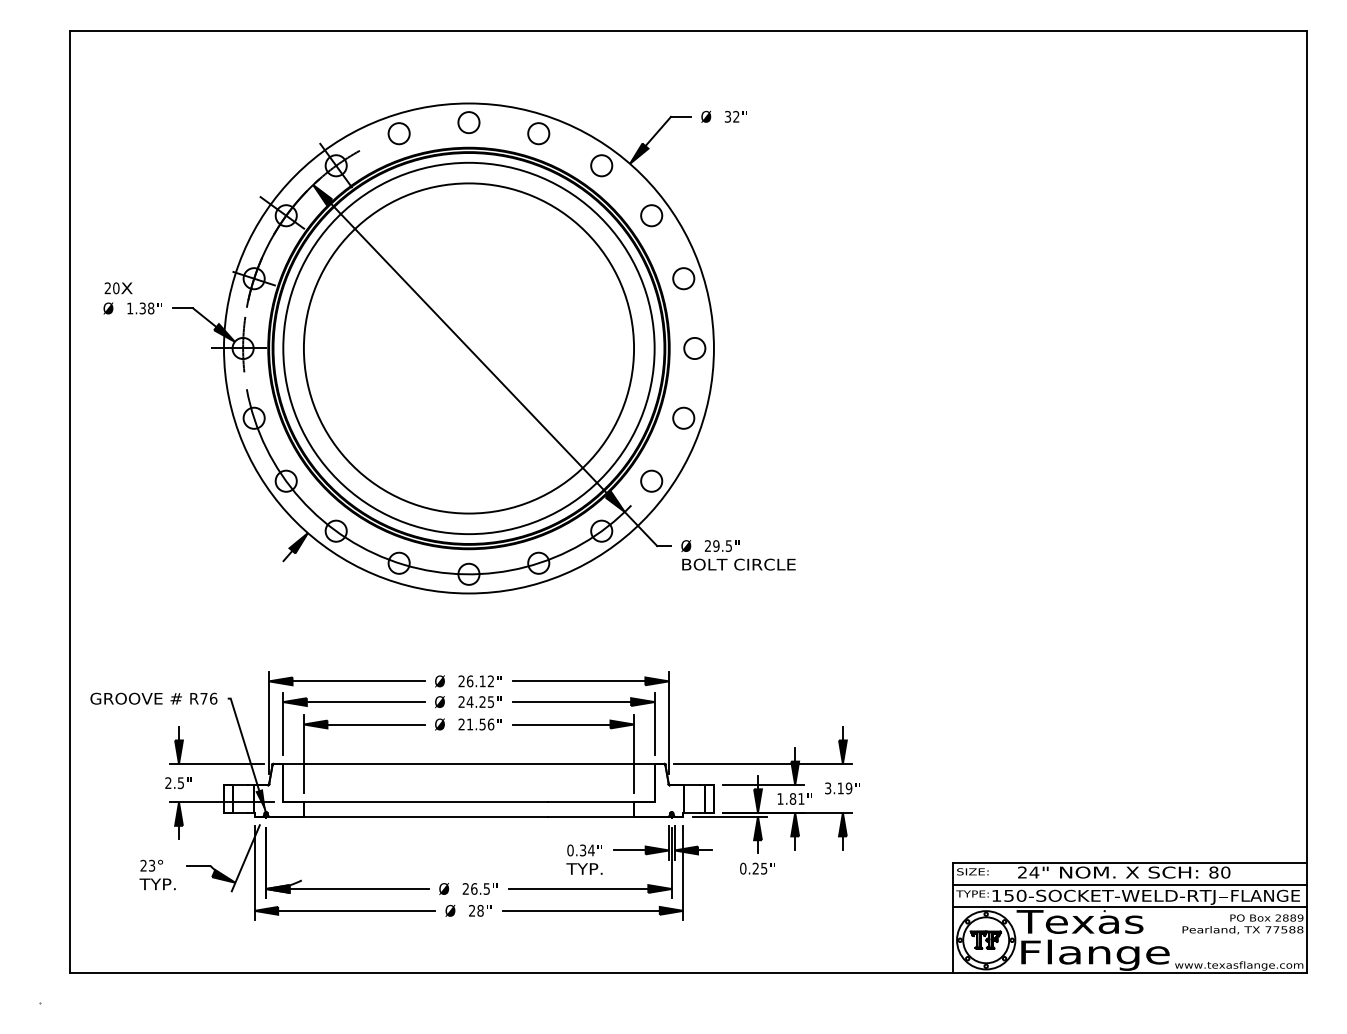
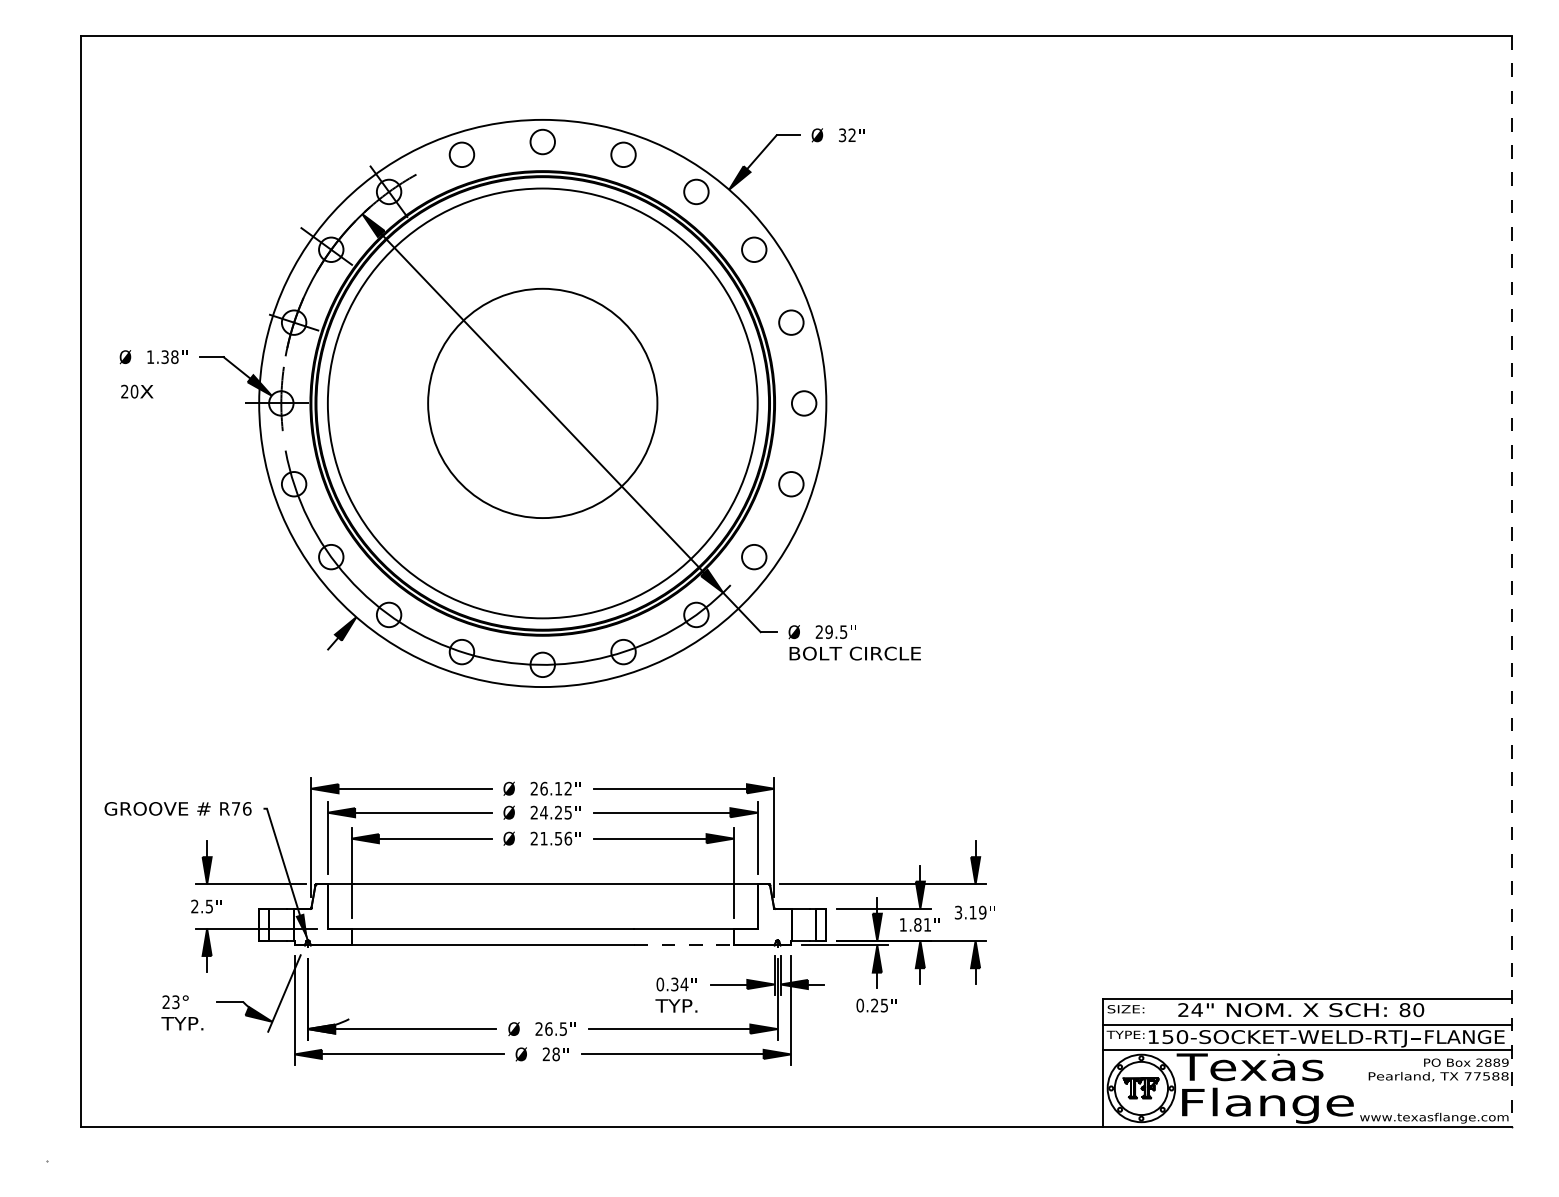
text: (118, 288) -> (137, 391), moved
circle: (468, 348) -> (542, 403), size x0.6
line: (1306, 502) -> (1512, 581), solid -> dashed
line: (591, 816) -> (684, 945), solid -> dashed

